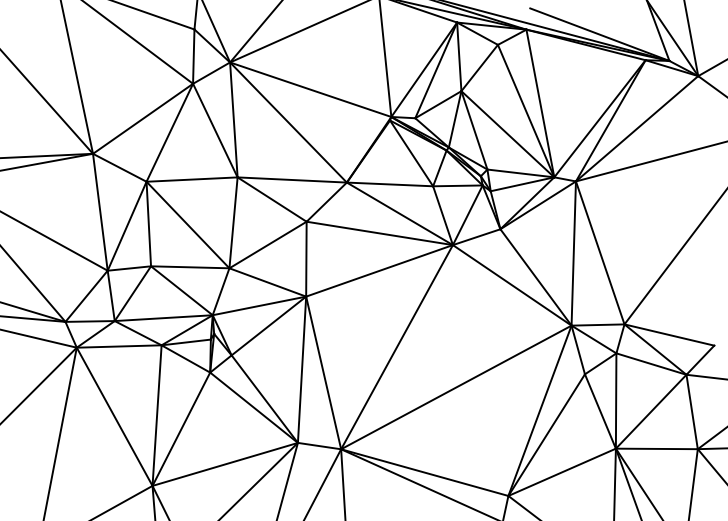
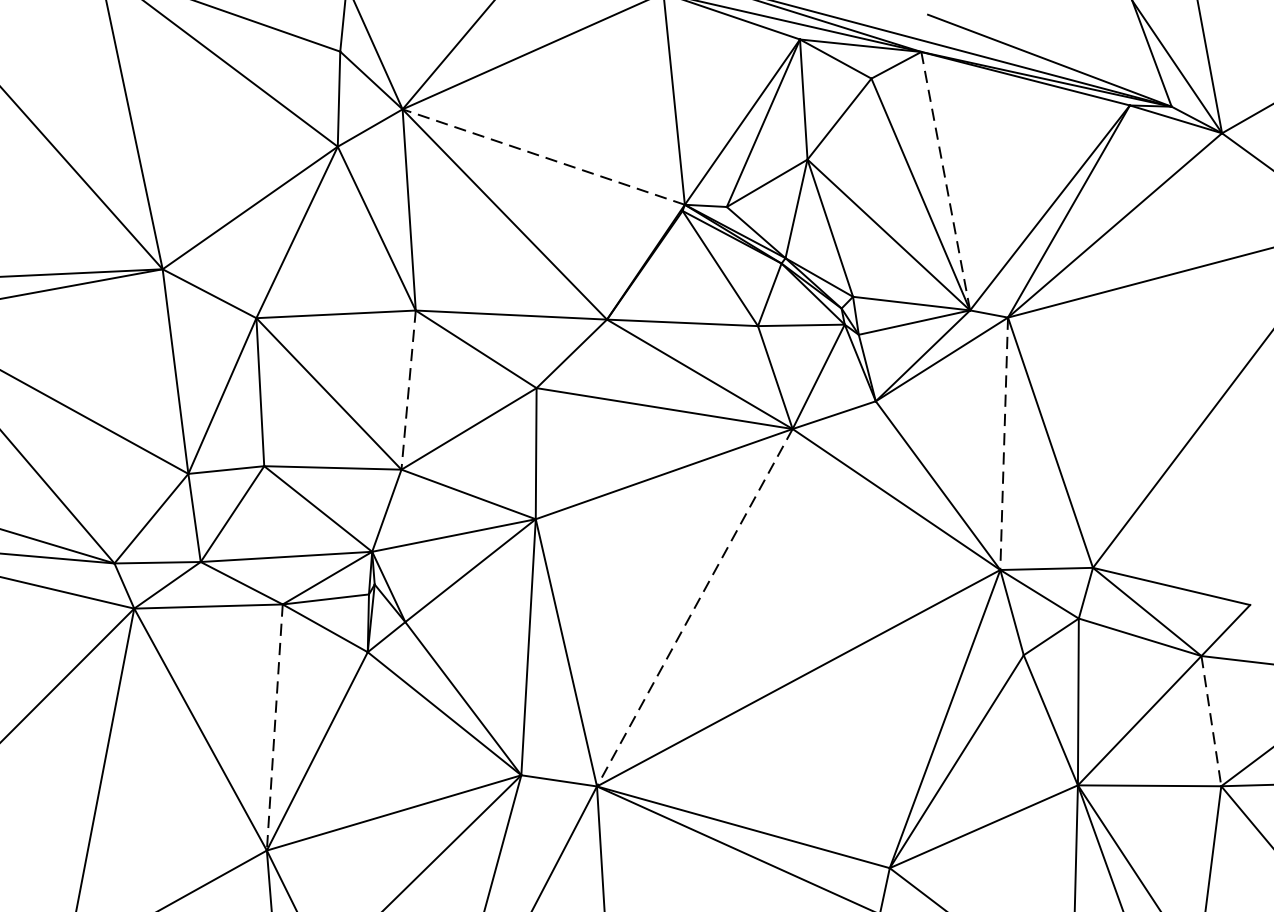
line: (310, 89) -> (543, 156), solid -> dashed
line: (540, 104) -> (945, 182), solid -> dashed
line: (233, 222) -> (408, 389), solid -> dashed
line: (573, 254) -> (1003, 445), solid -> dashed
line: (396, 347) -> (693, 608), solid -> dashed
line: (692, 411) -> (1212, 720), solid -> dashed
line: (157, 416) -> (275, 729), solid -> dashed

